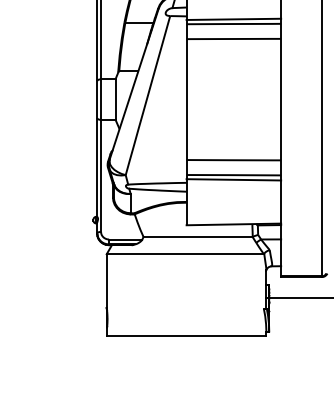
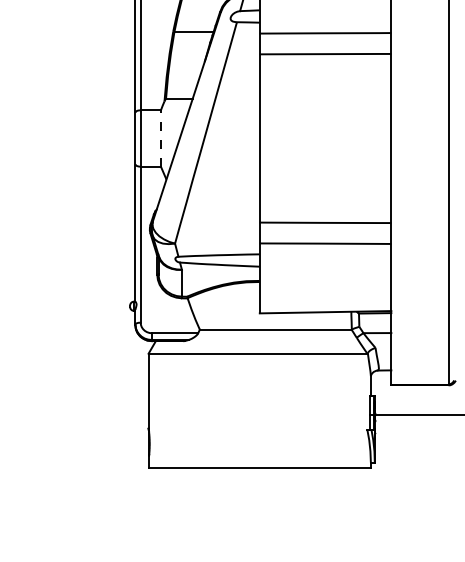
line: (233, 19) -> (325, 26), removed
line: (115, 99) -> (160, 138), solid -> dashed
line: (233, 180) -> (325, 250), removed

